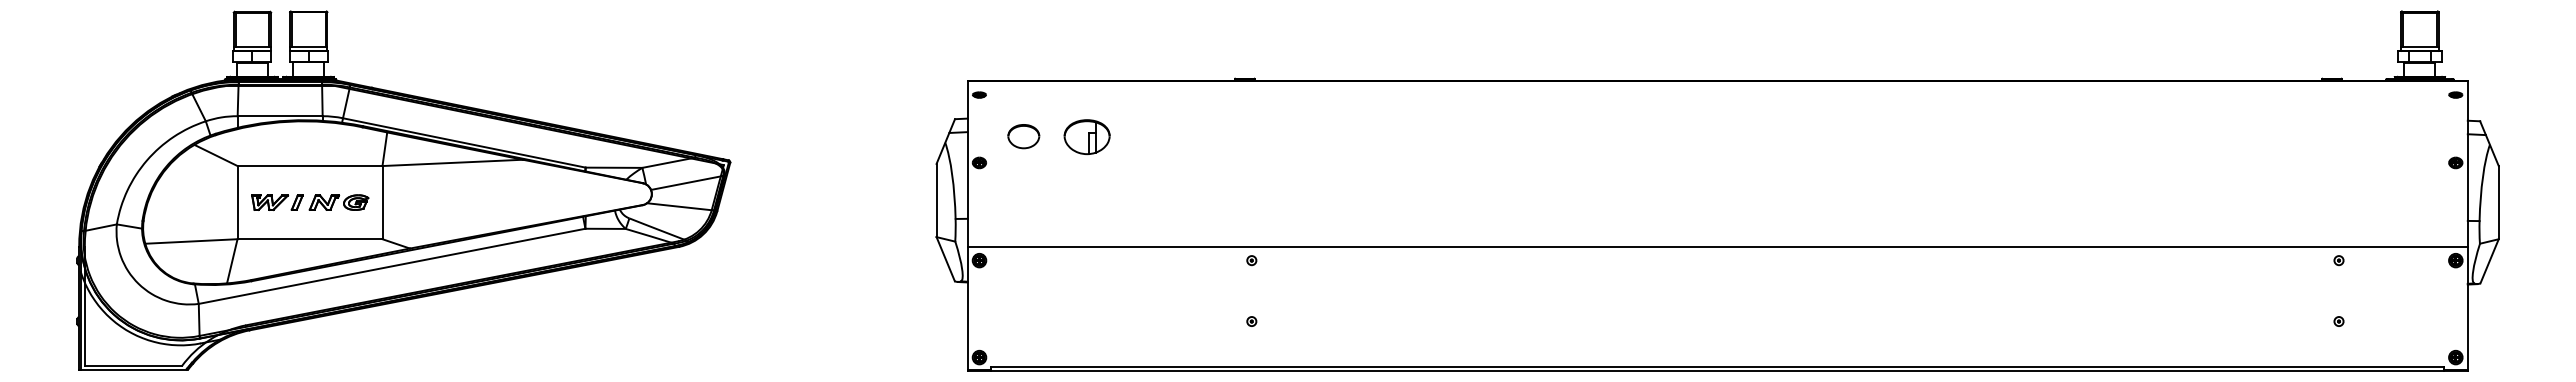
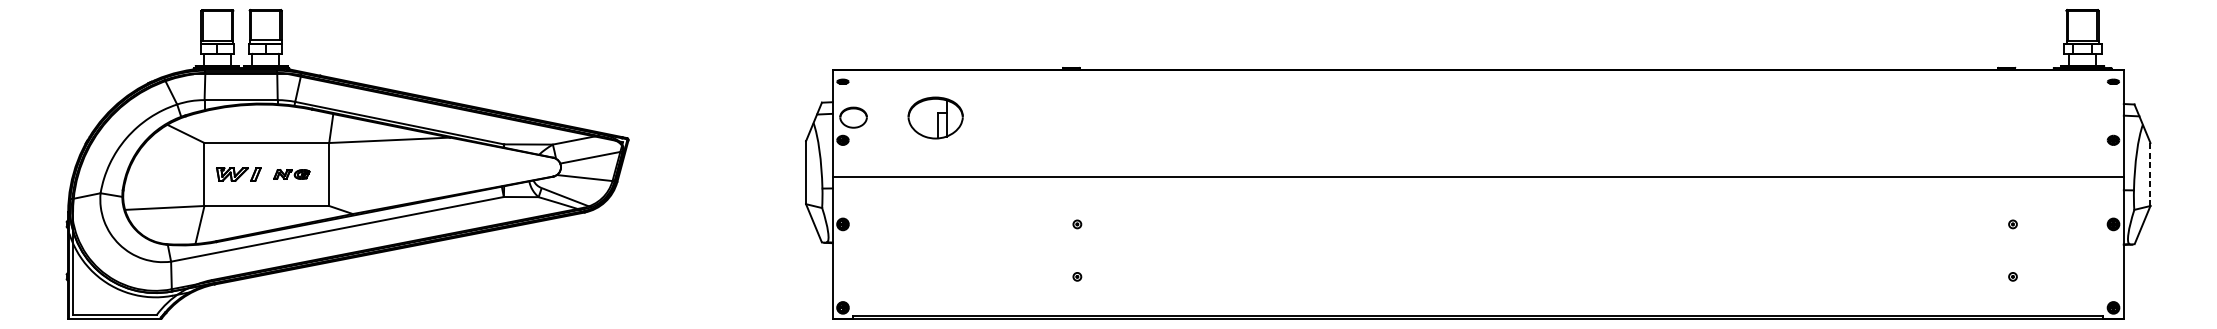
part: (1023, 136) -> (853, 117), moved
part: (1086, 137) -> (935, 118), size x1.4
part: (338, 202) -> (291, 174), size x0.7
line: (2498, 202) -> (2150, 174), solid -> dashed
line: (1717, 246) -> (1478, 176), moved

